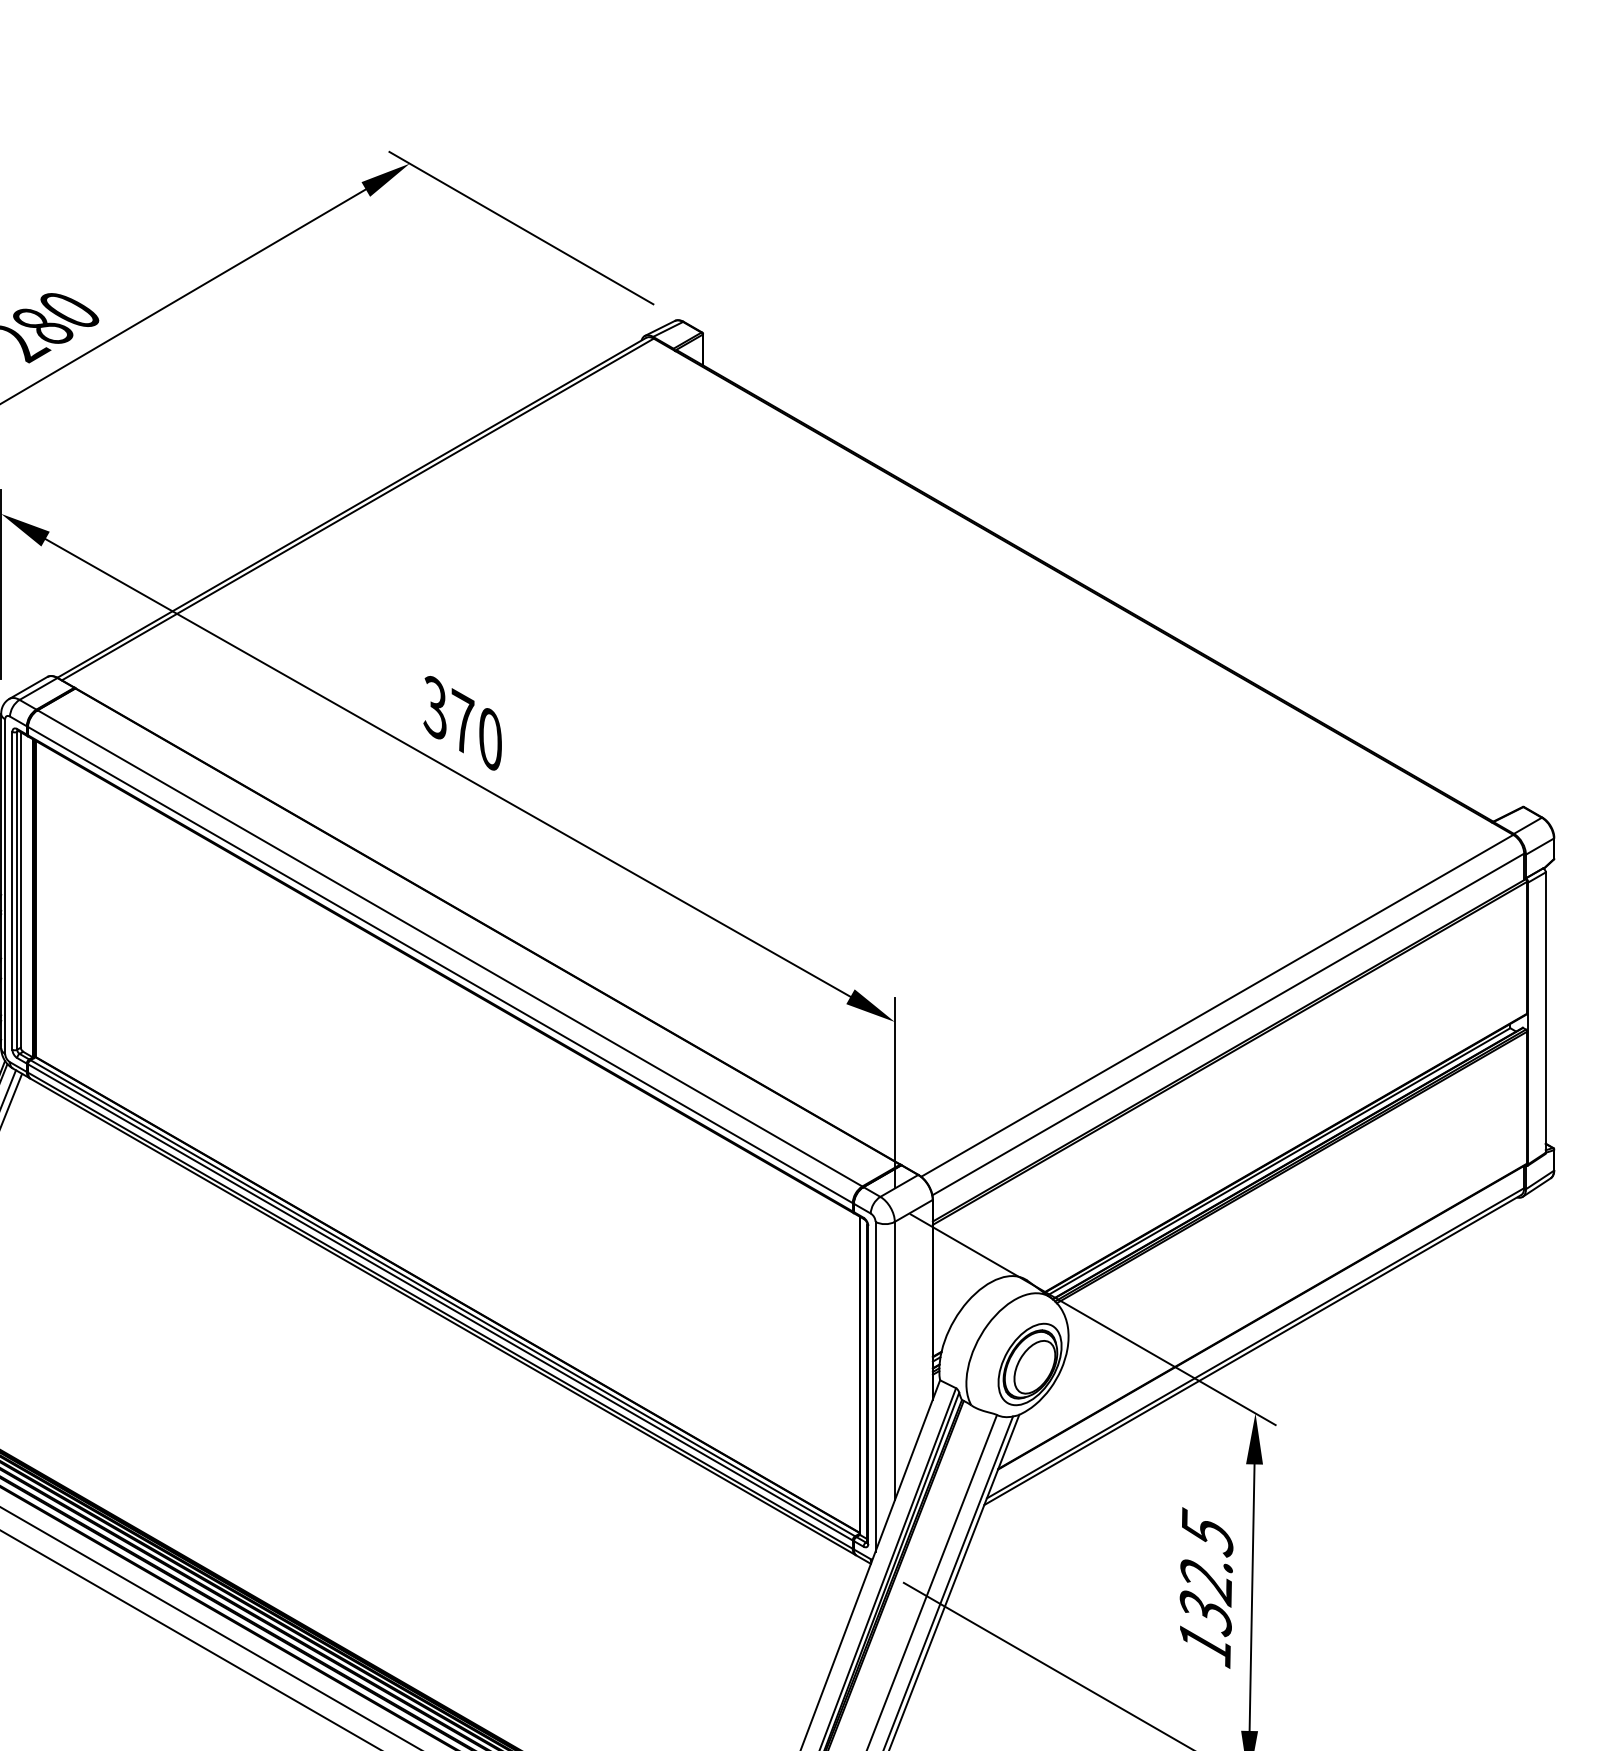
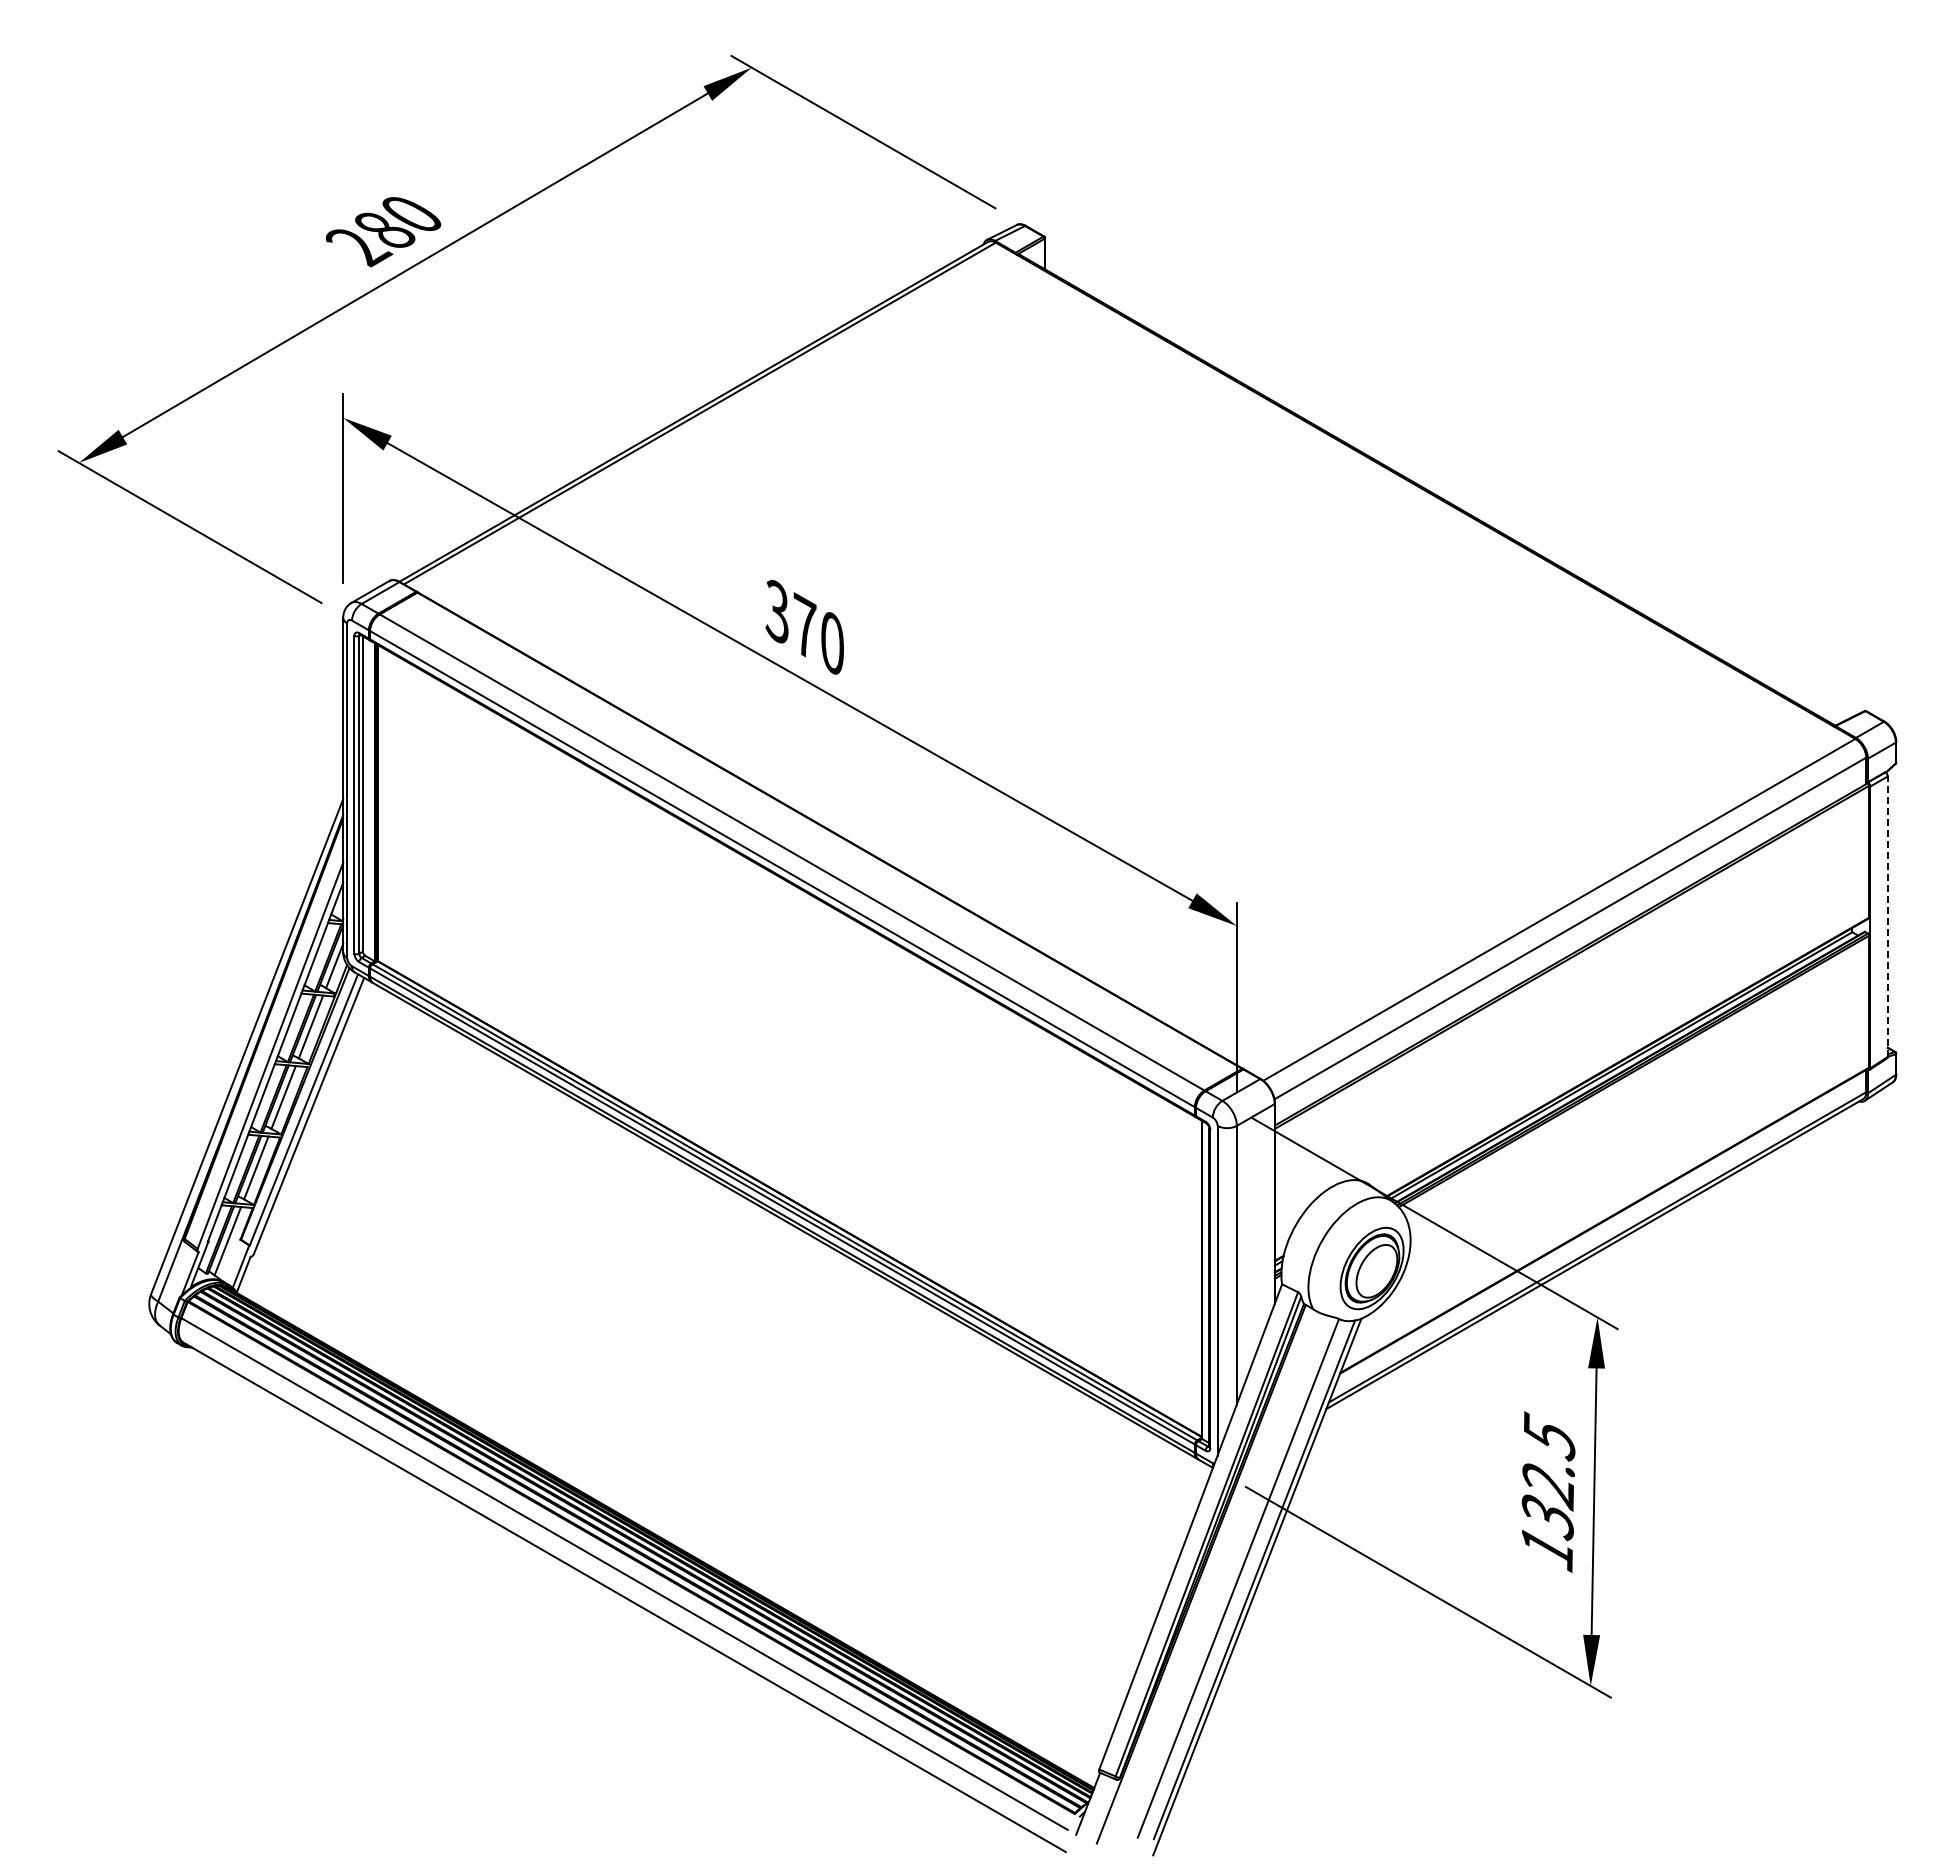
line: (1545, 1012) -> (1887, 916), solid -> dashed

